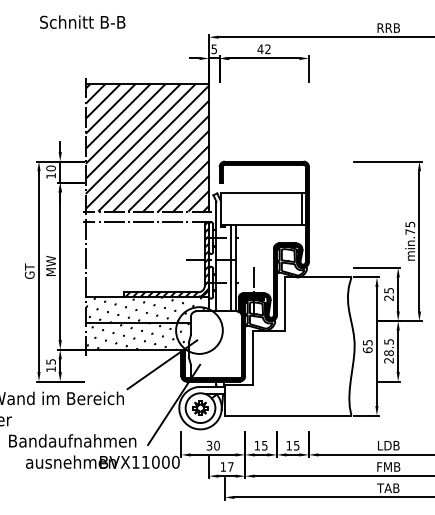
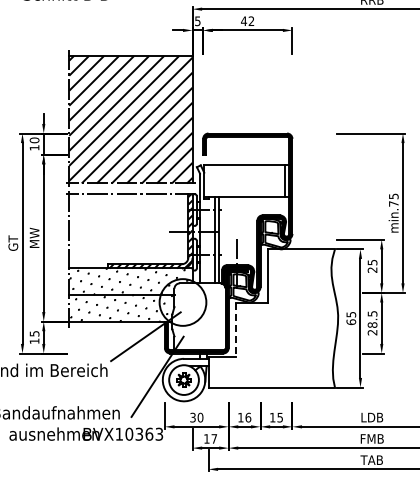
line: (252, 358) -> (236, 330), solid -> dashed
text: (264, 445) -> (248, 417), 15 -> 16
text: (160, 461) -> (144, 433), BVX11000 -> BVX10363

